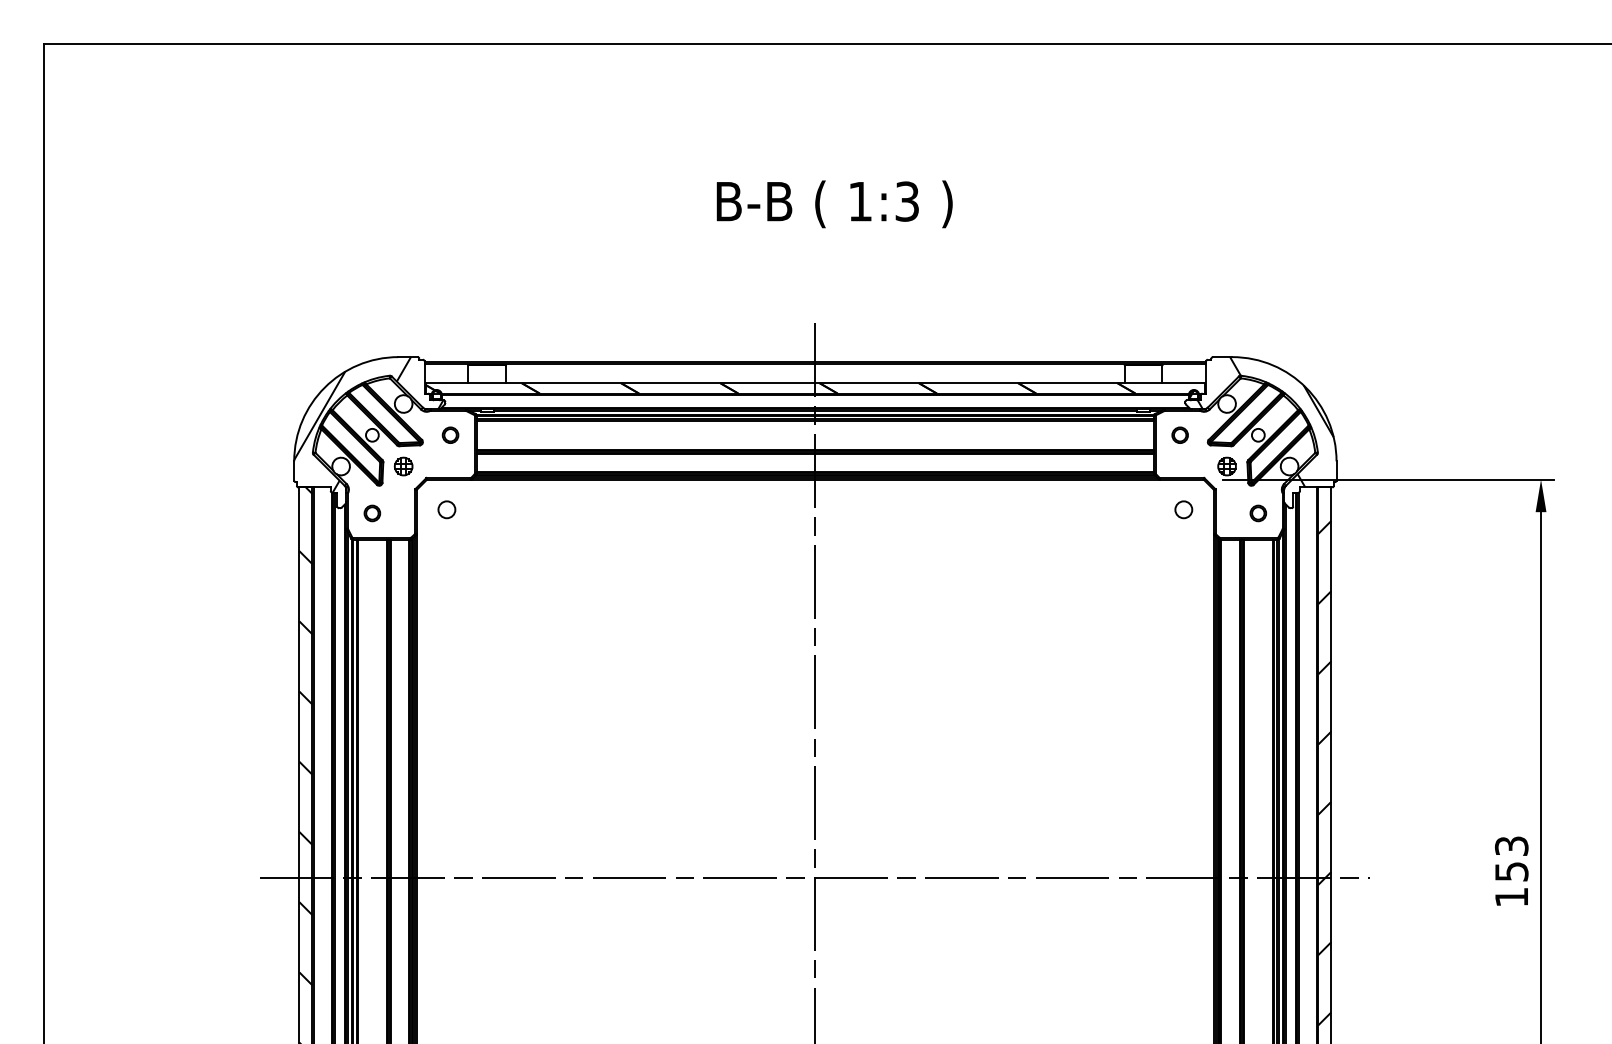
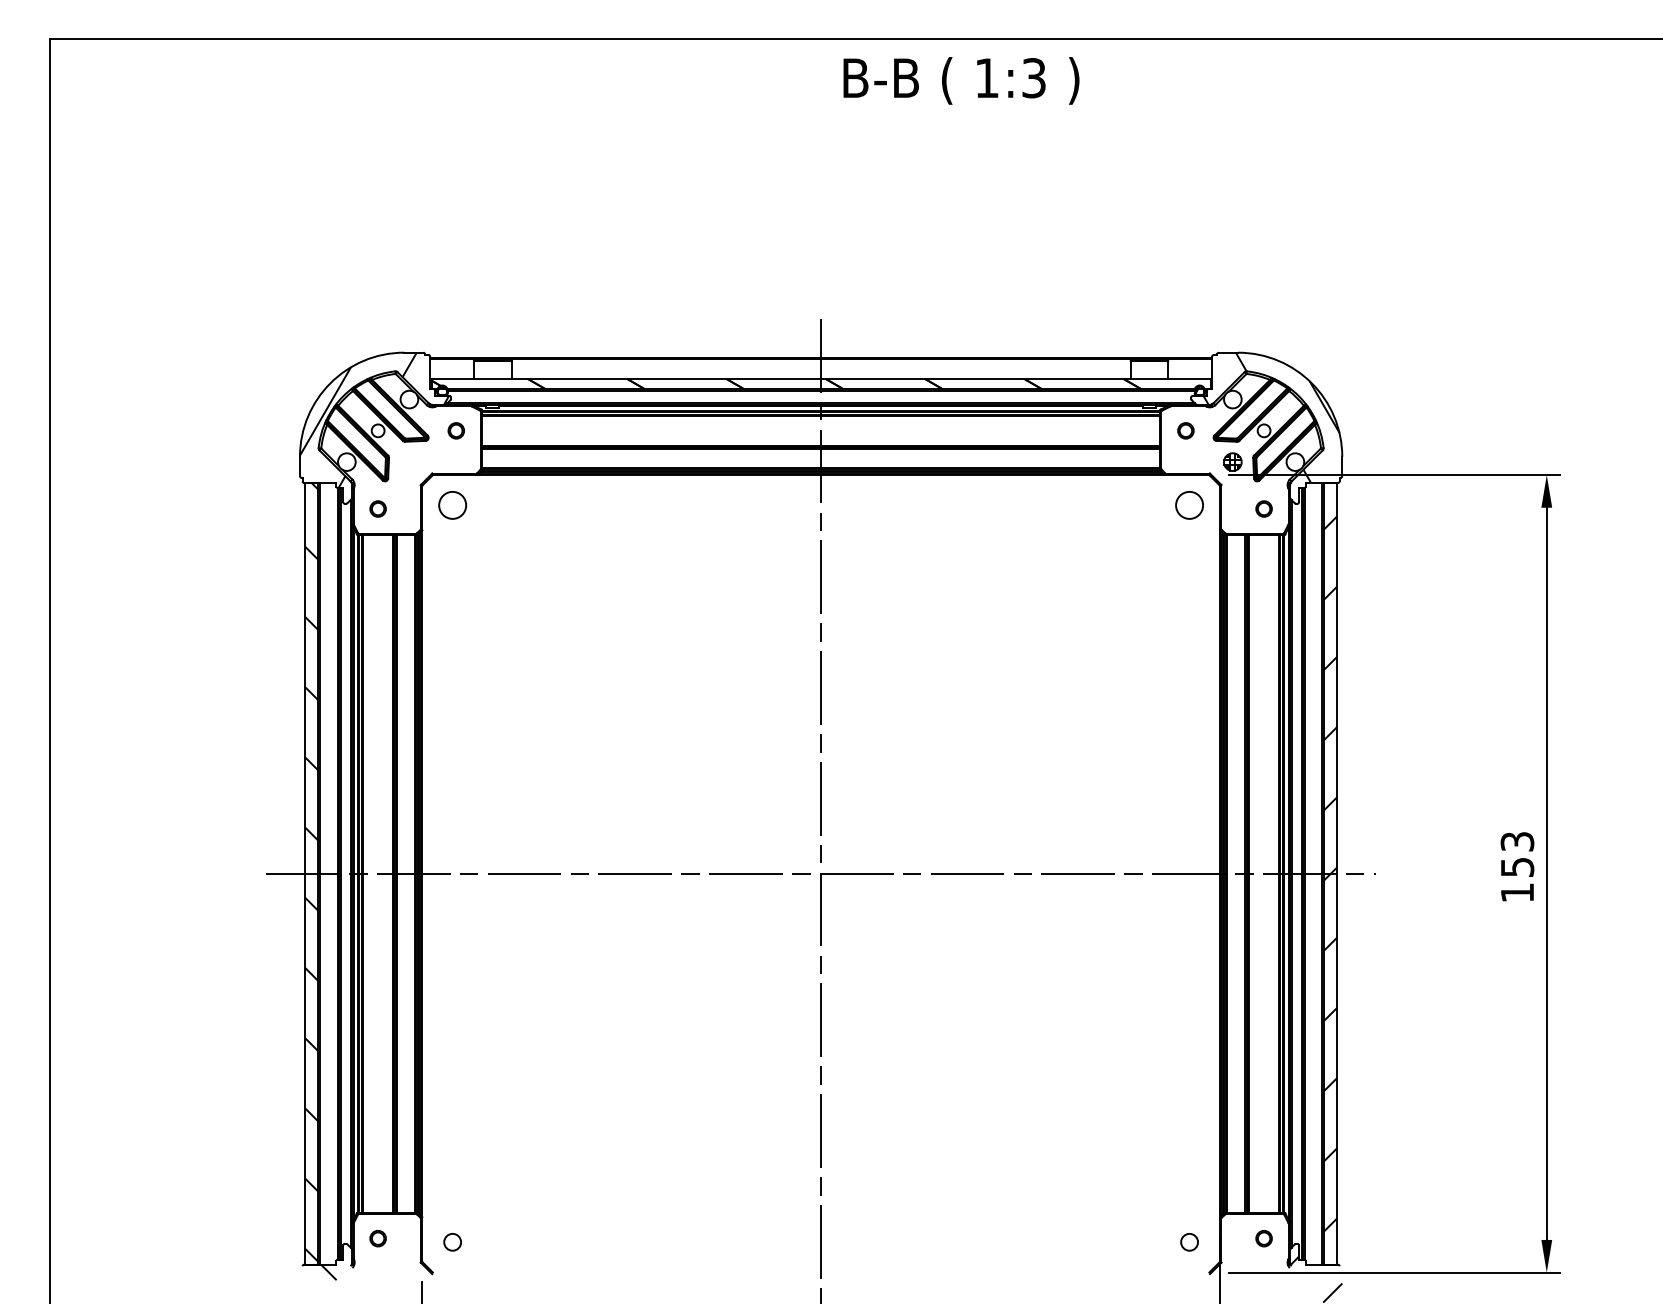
text: (834, 203) -> (961, 80), moved
part: (403, 465) -> (409, 461), removed
circle: (446, 508) -> (452, 504), size x1.6
circle: (1183, 508) -> (1189, 504), size x1.6

